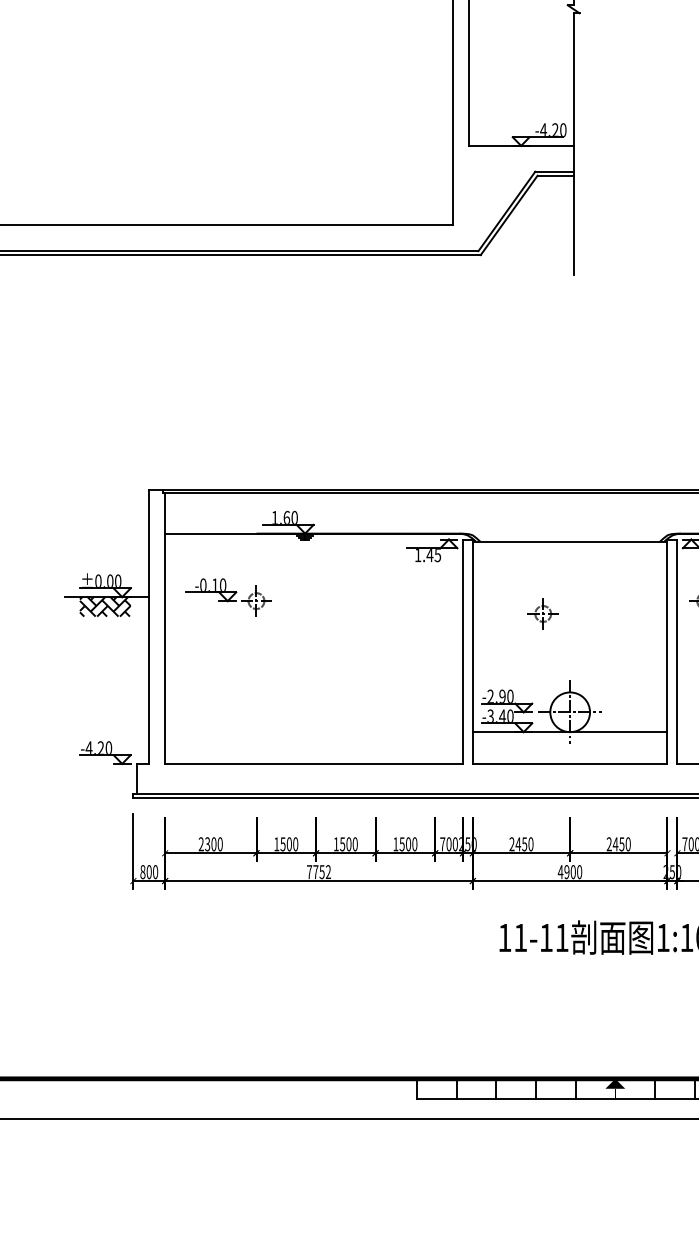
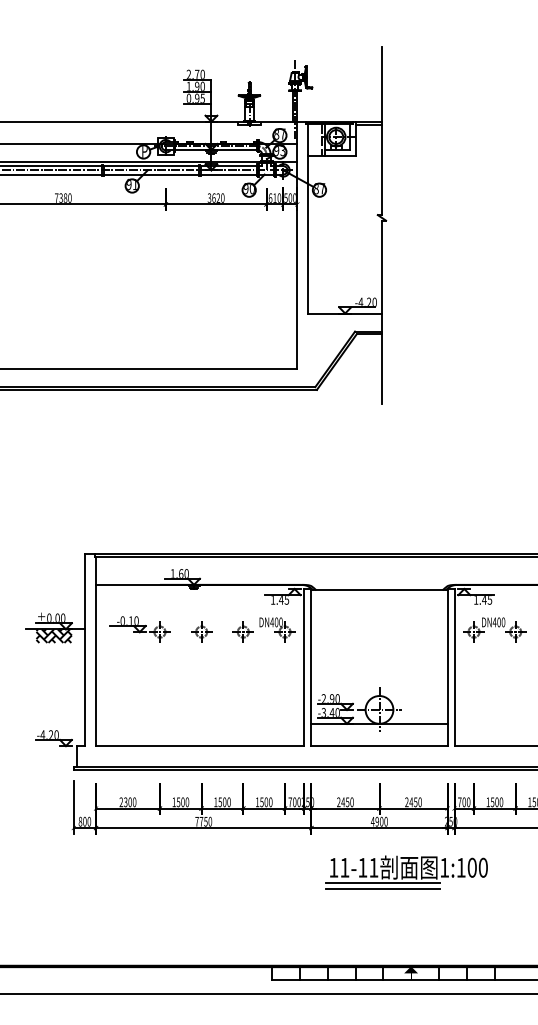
part: (404, 597) -> (263, 629), added
part: (543, 613) -> (201, 631), moved
text: (328, 871) -> (210, 821), 7752 -> 7750
line: (574, 960) -> (382, 883), added
line: (574, 967) -> (382, 888), added

